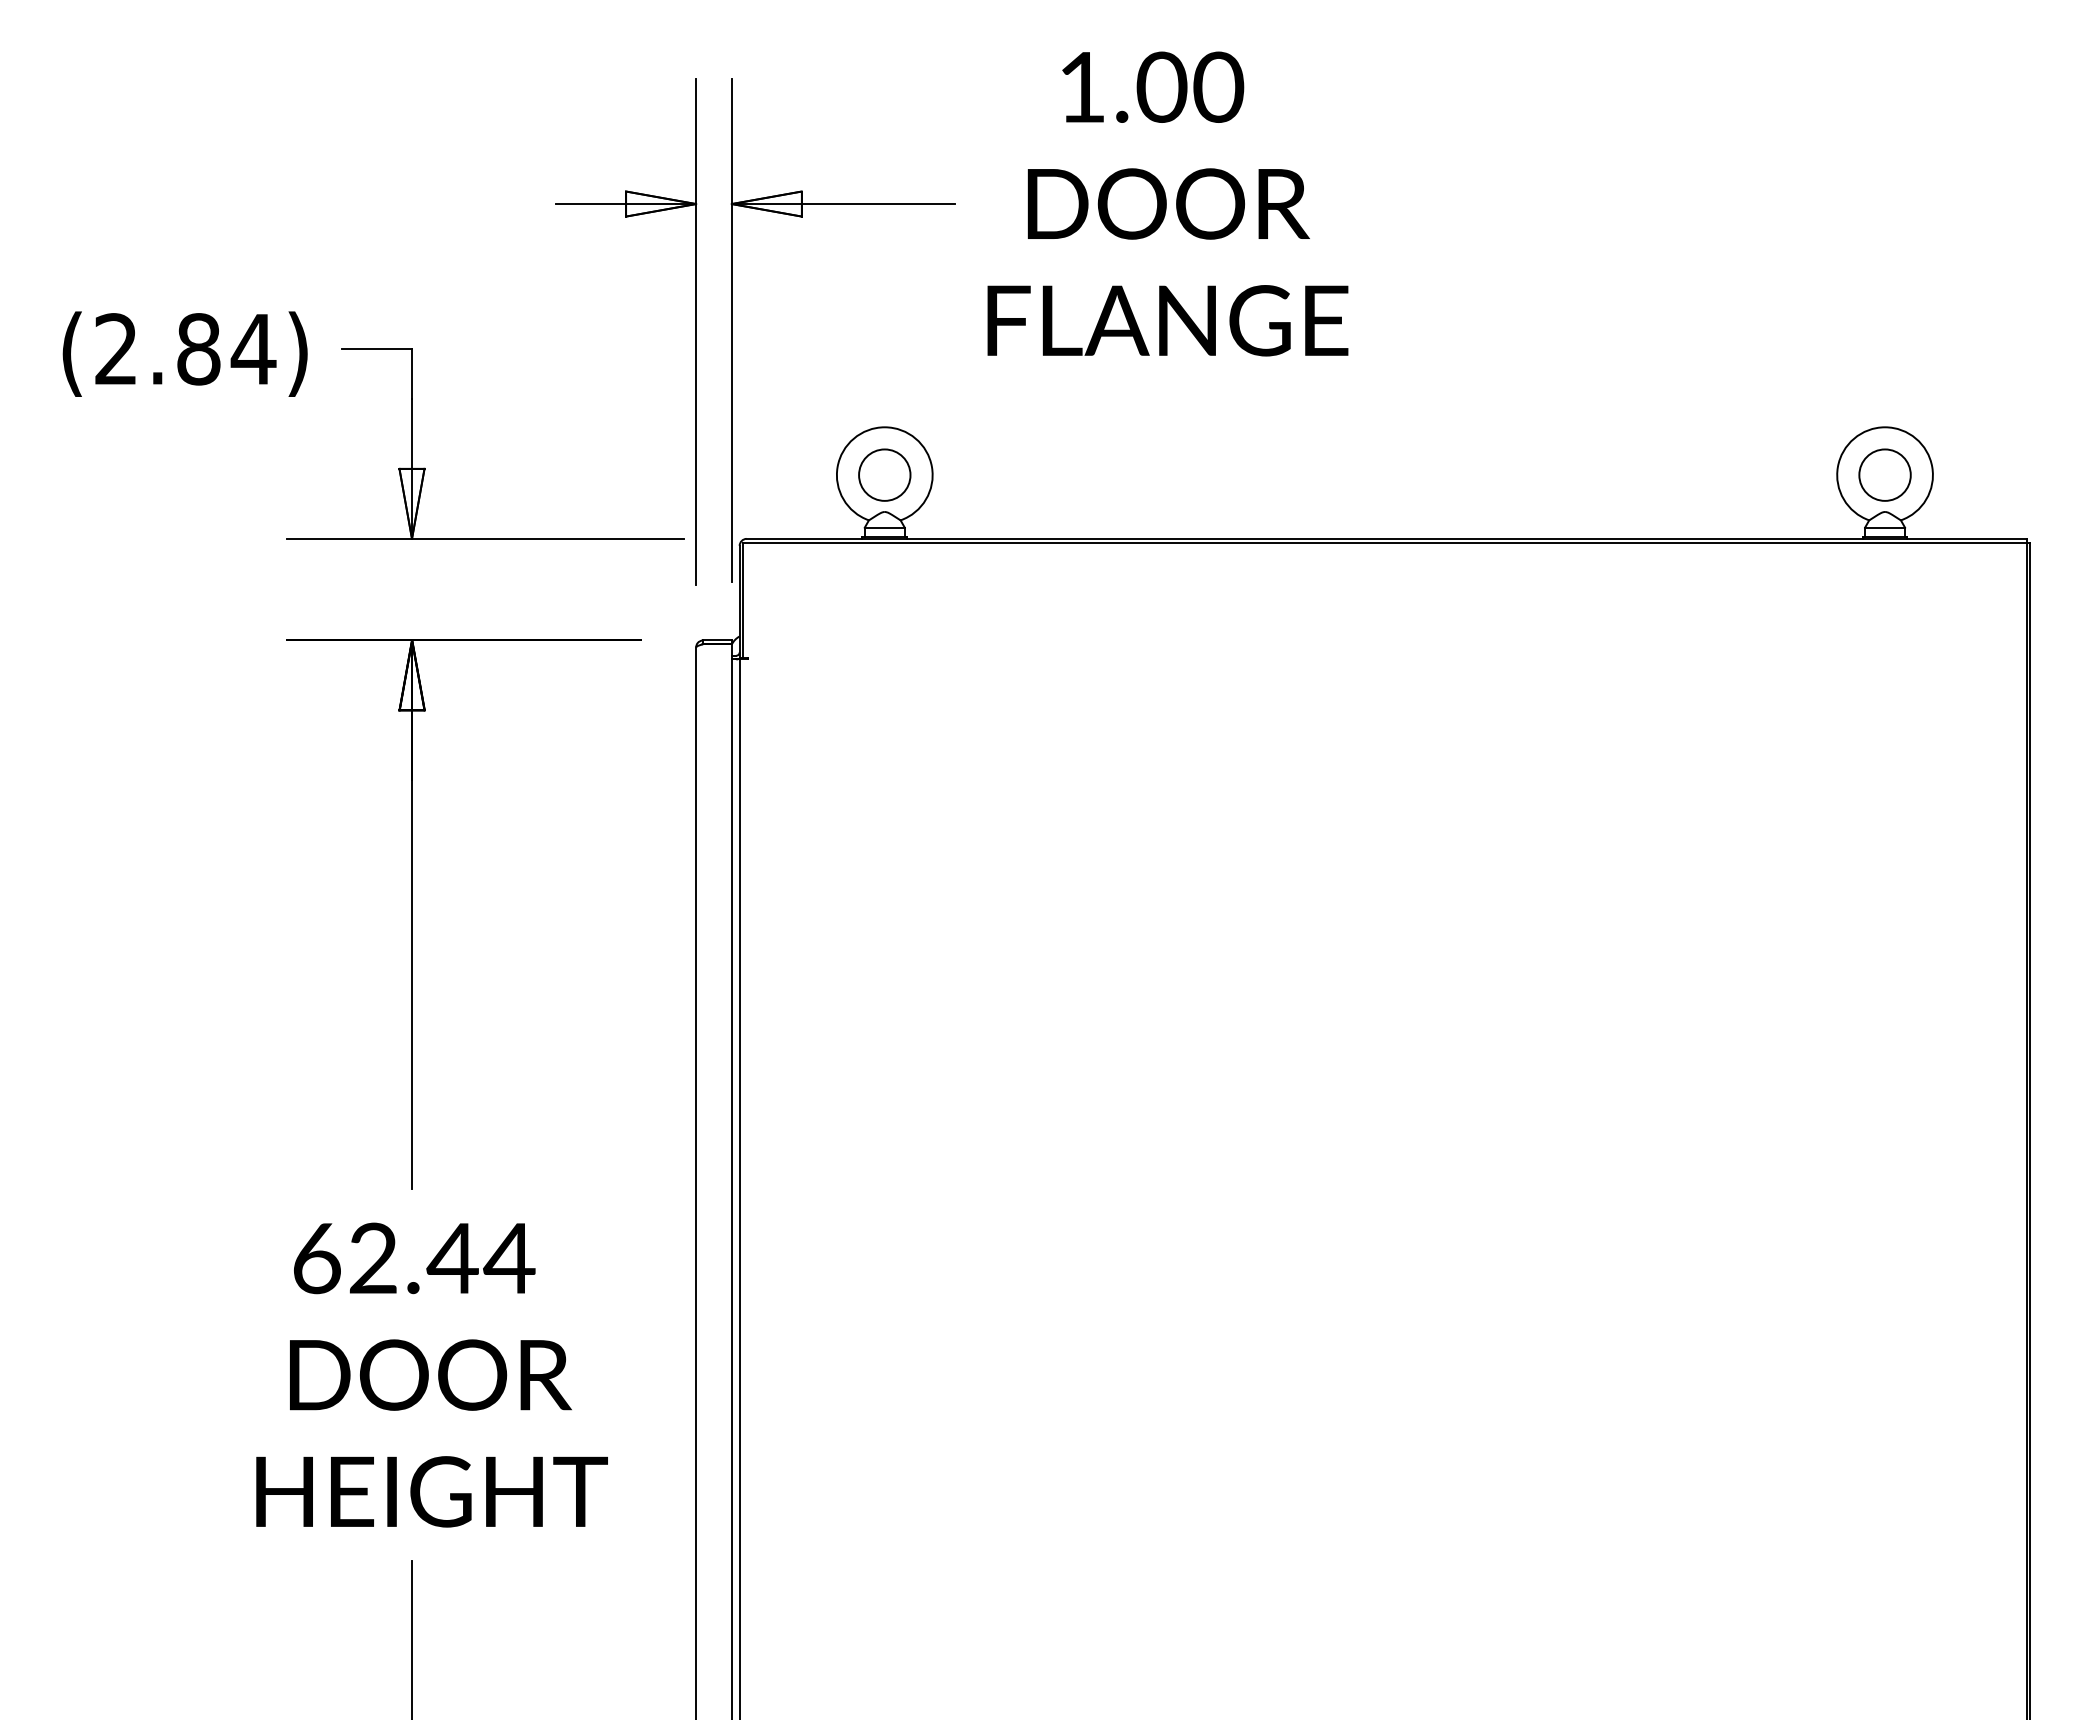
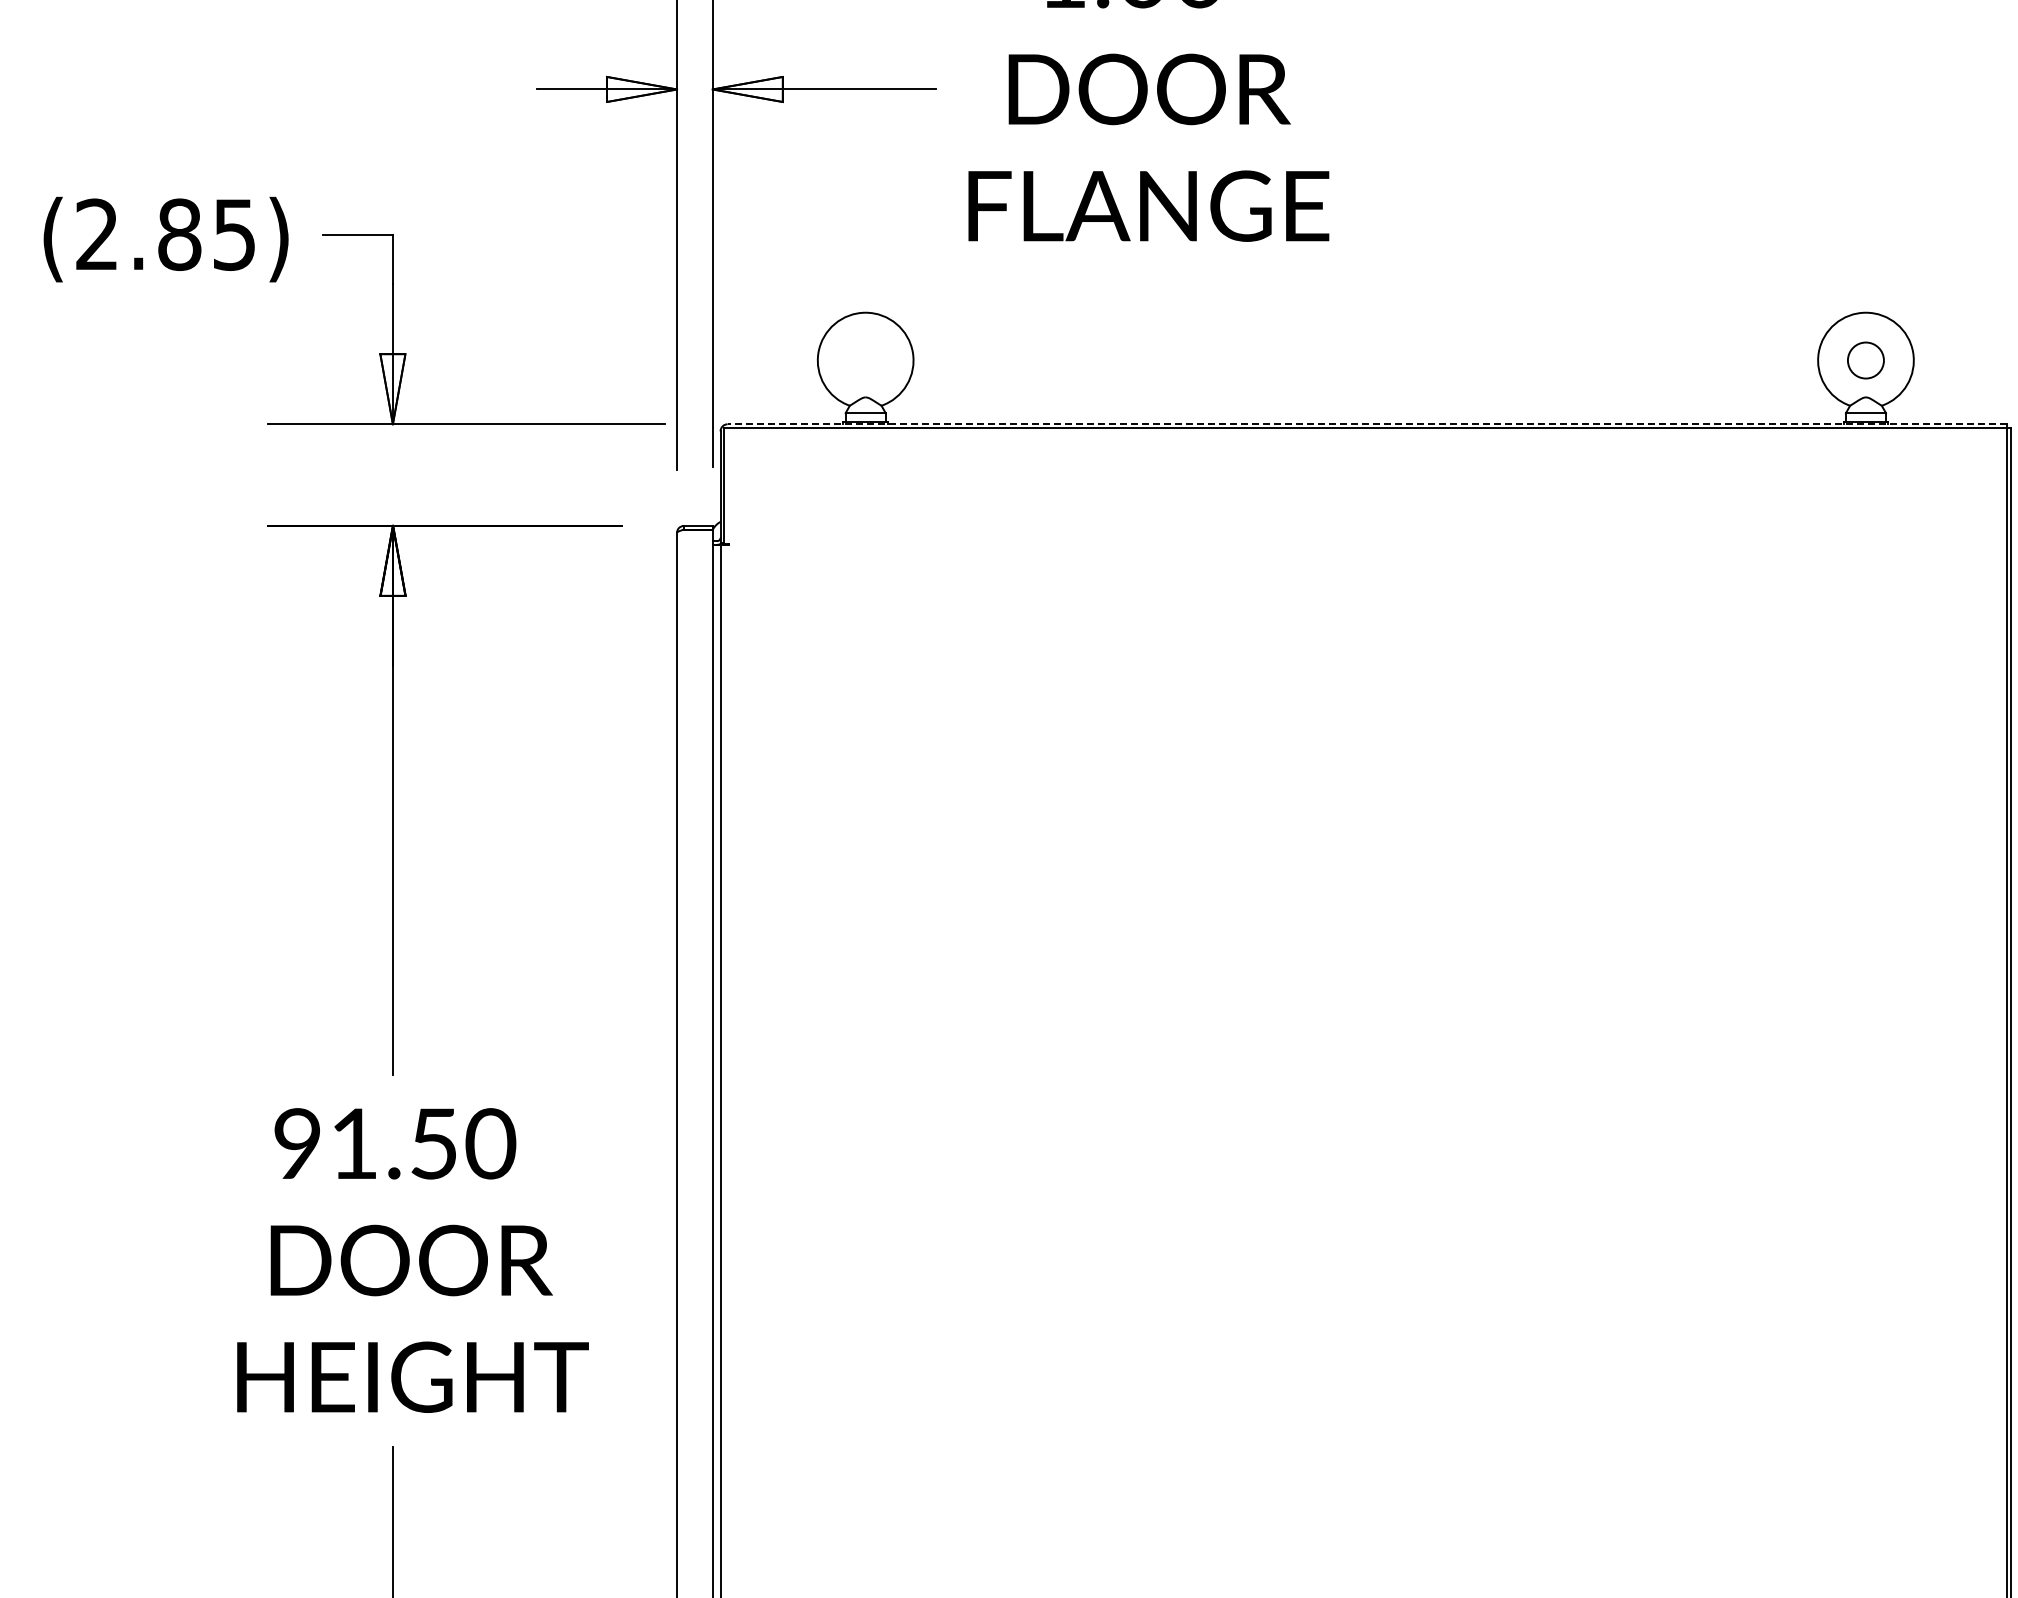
text: (253, 349) -> (234, 234), (2.84) -> (2.85)
circle: (884, 474) -> (865, 359), removed
circle: (1884, 474) -> (1865, 359), size x0.7
line: (1386, 538) -> (1367, 423), solid -> dashed
text: (414, 1258) -> (395, 1143), 62.44 -> 91.50

